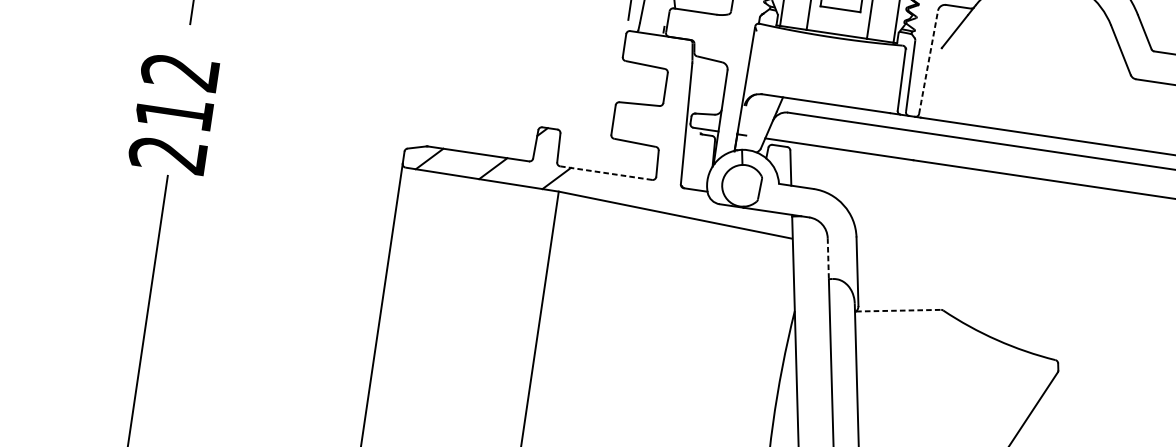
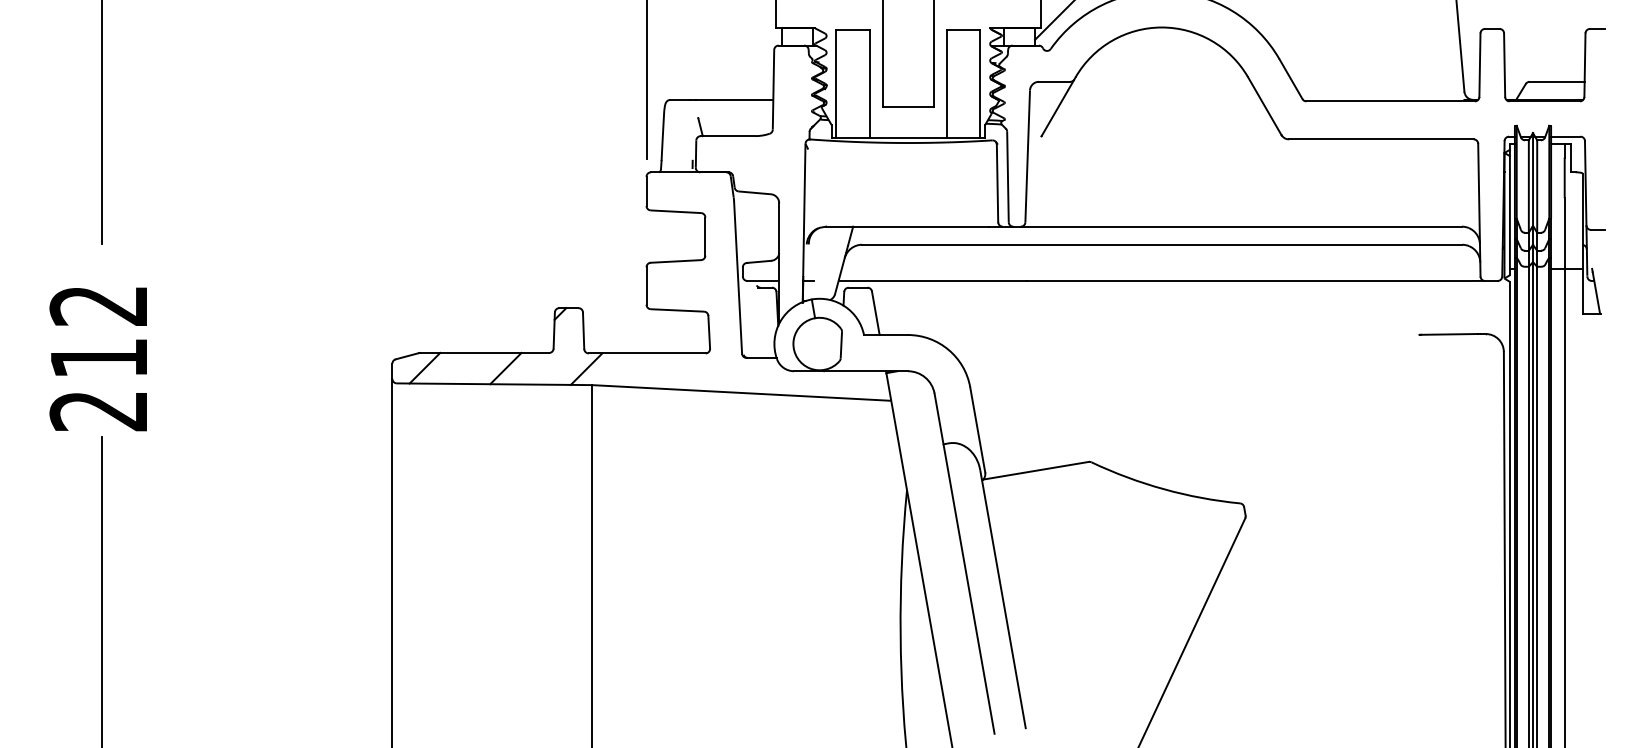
line: (928, 63) -> (1027, 157), dashed -> solid
line: (605, 173) -> (646, 353), dashed -> solid
line: (828, 259) -> (939, 419), dashed -> solid
line: (899, 310) -> (1036, 470), dashed -> solid

